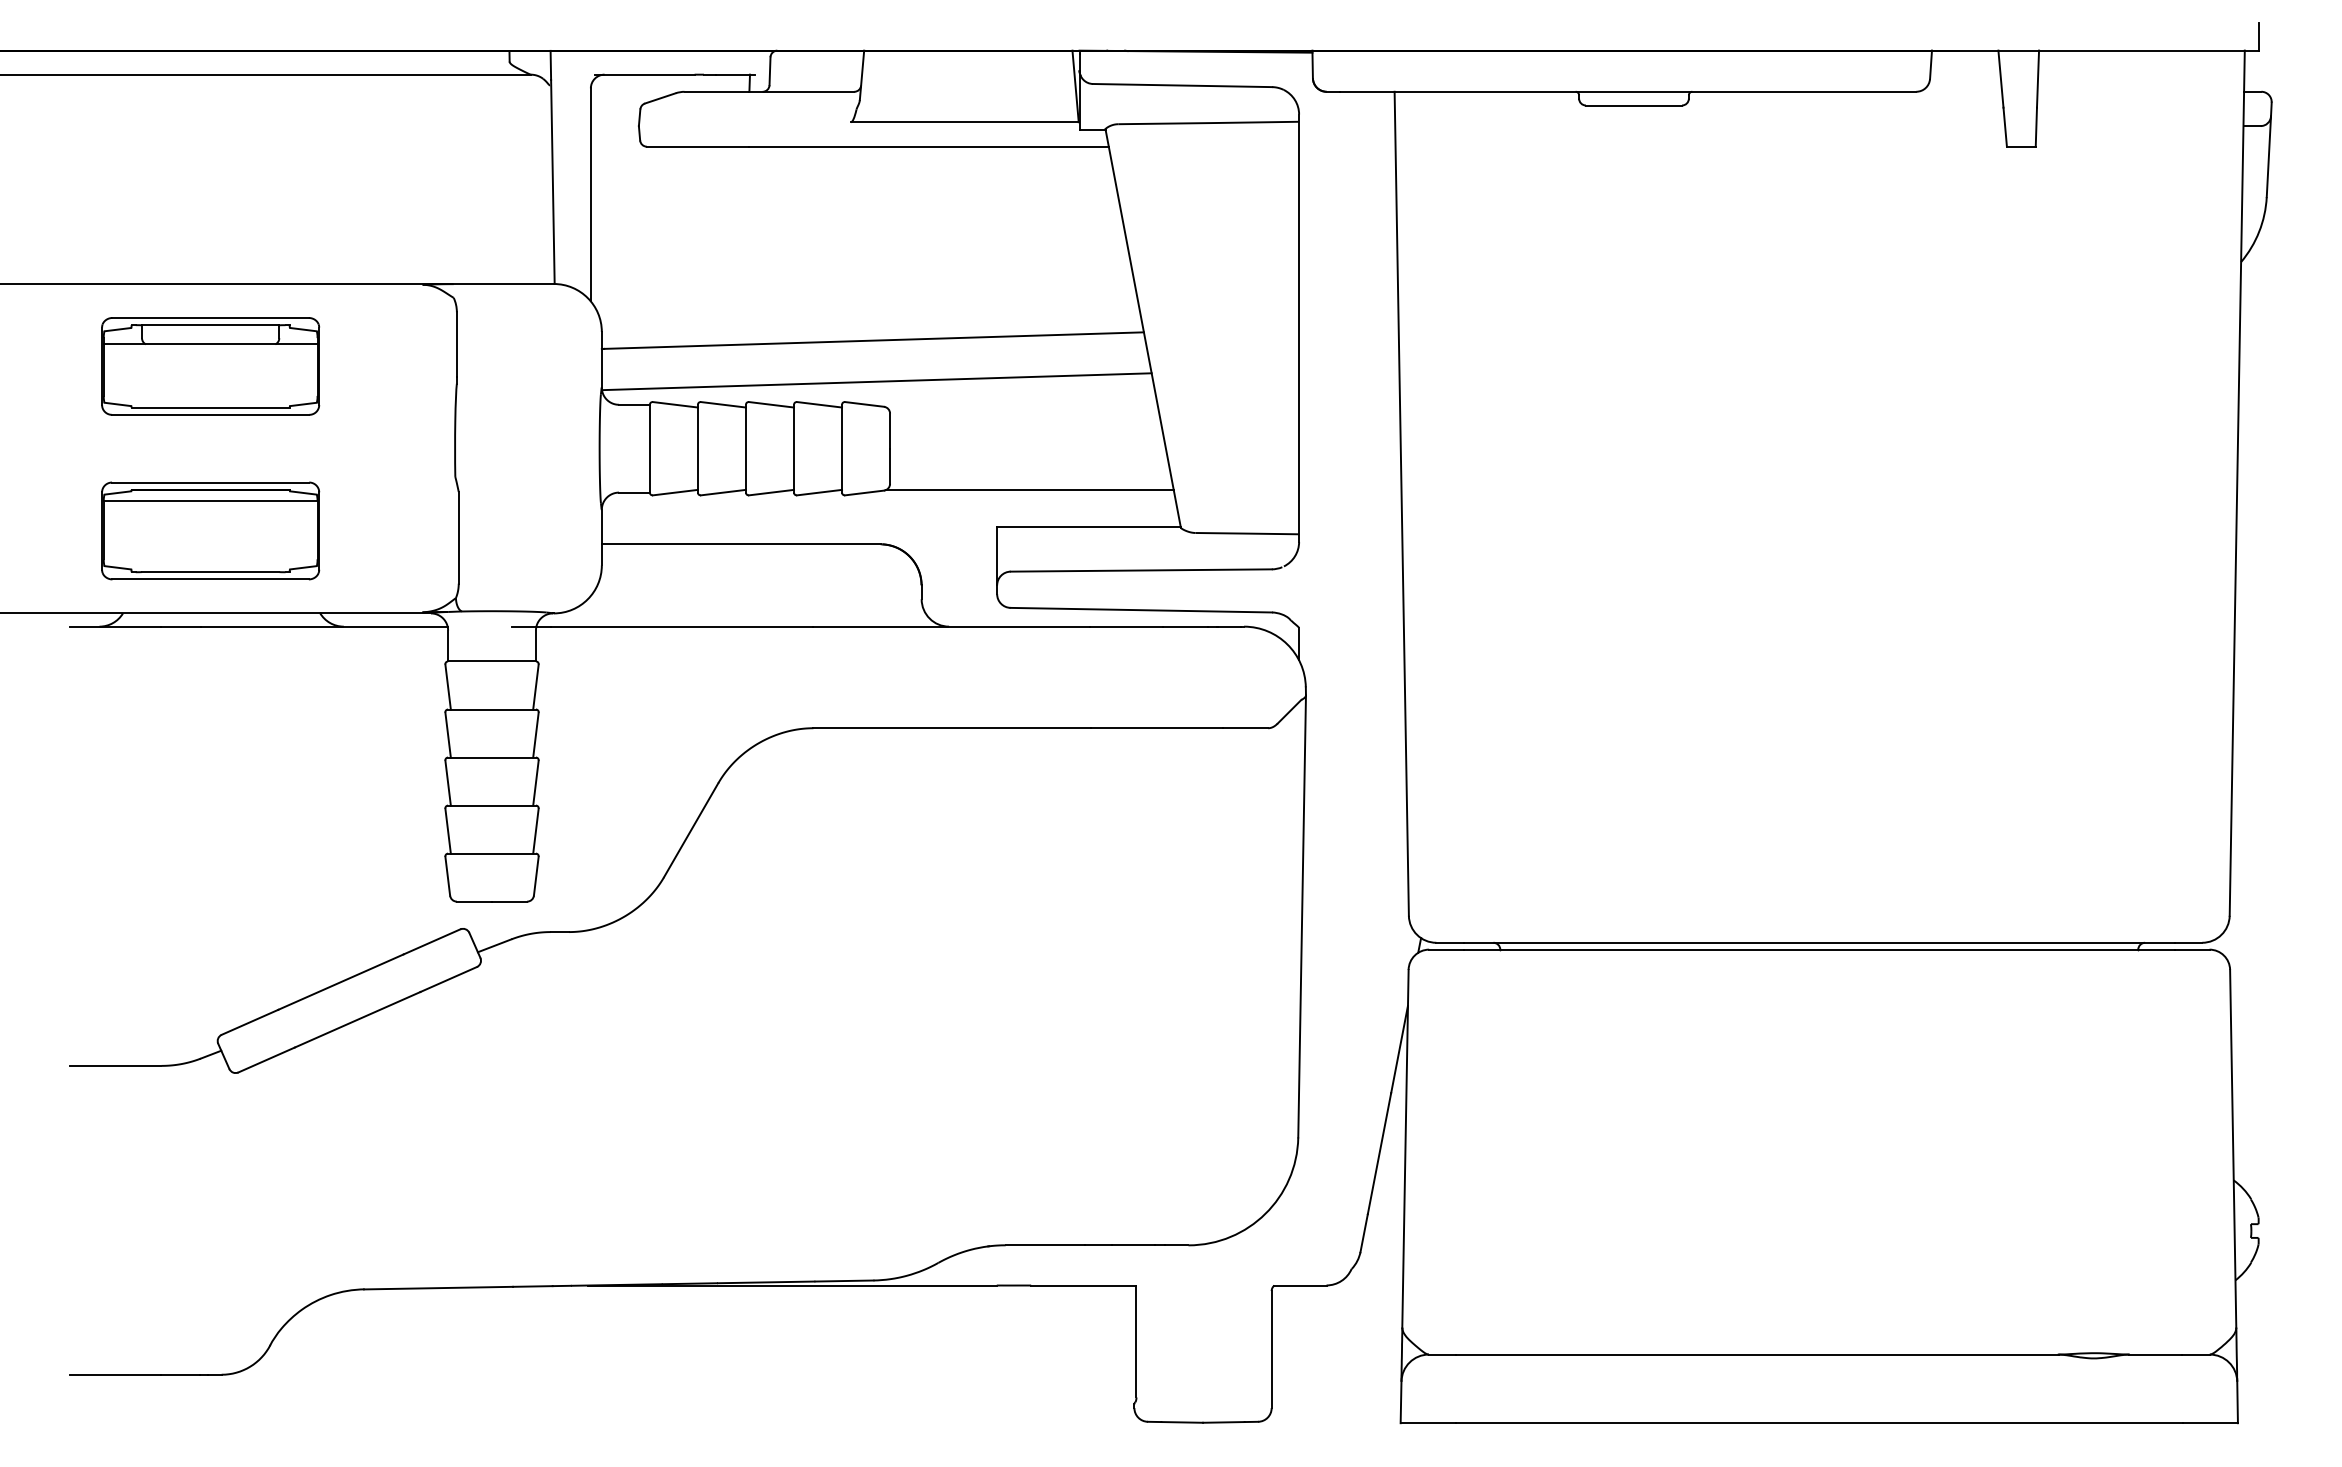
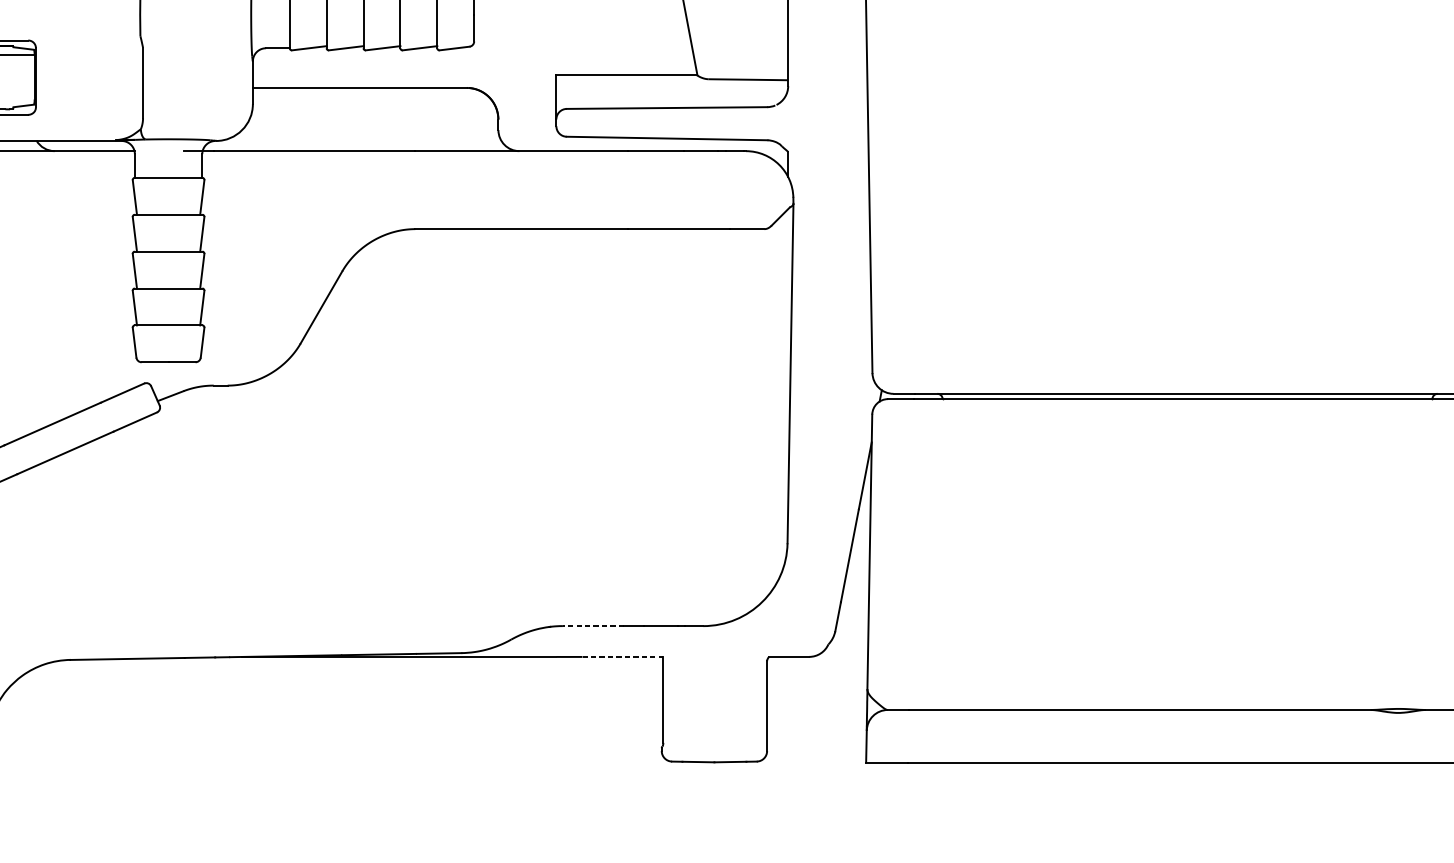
line: (1029, 489) -> (581, 45), removed
line: (1045, 1245) -> (593, 626), solid -> dashed
line: (1083, 1285) -> (622, 656), solid -> dashed

